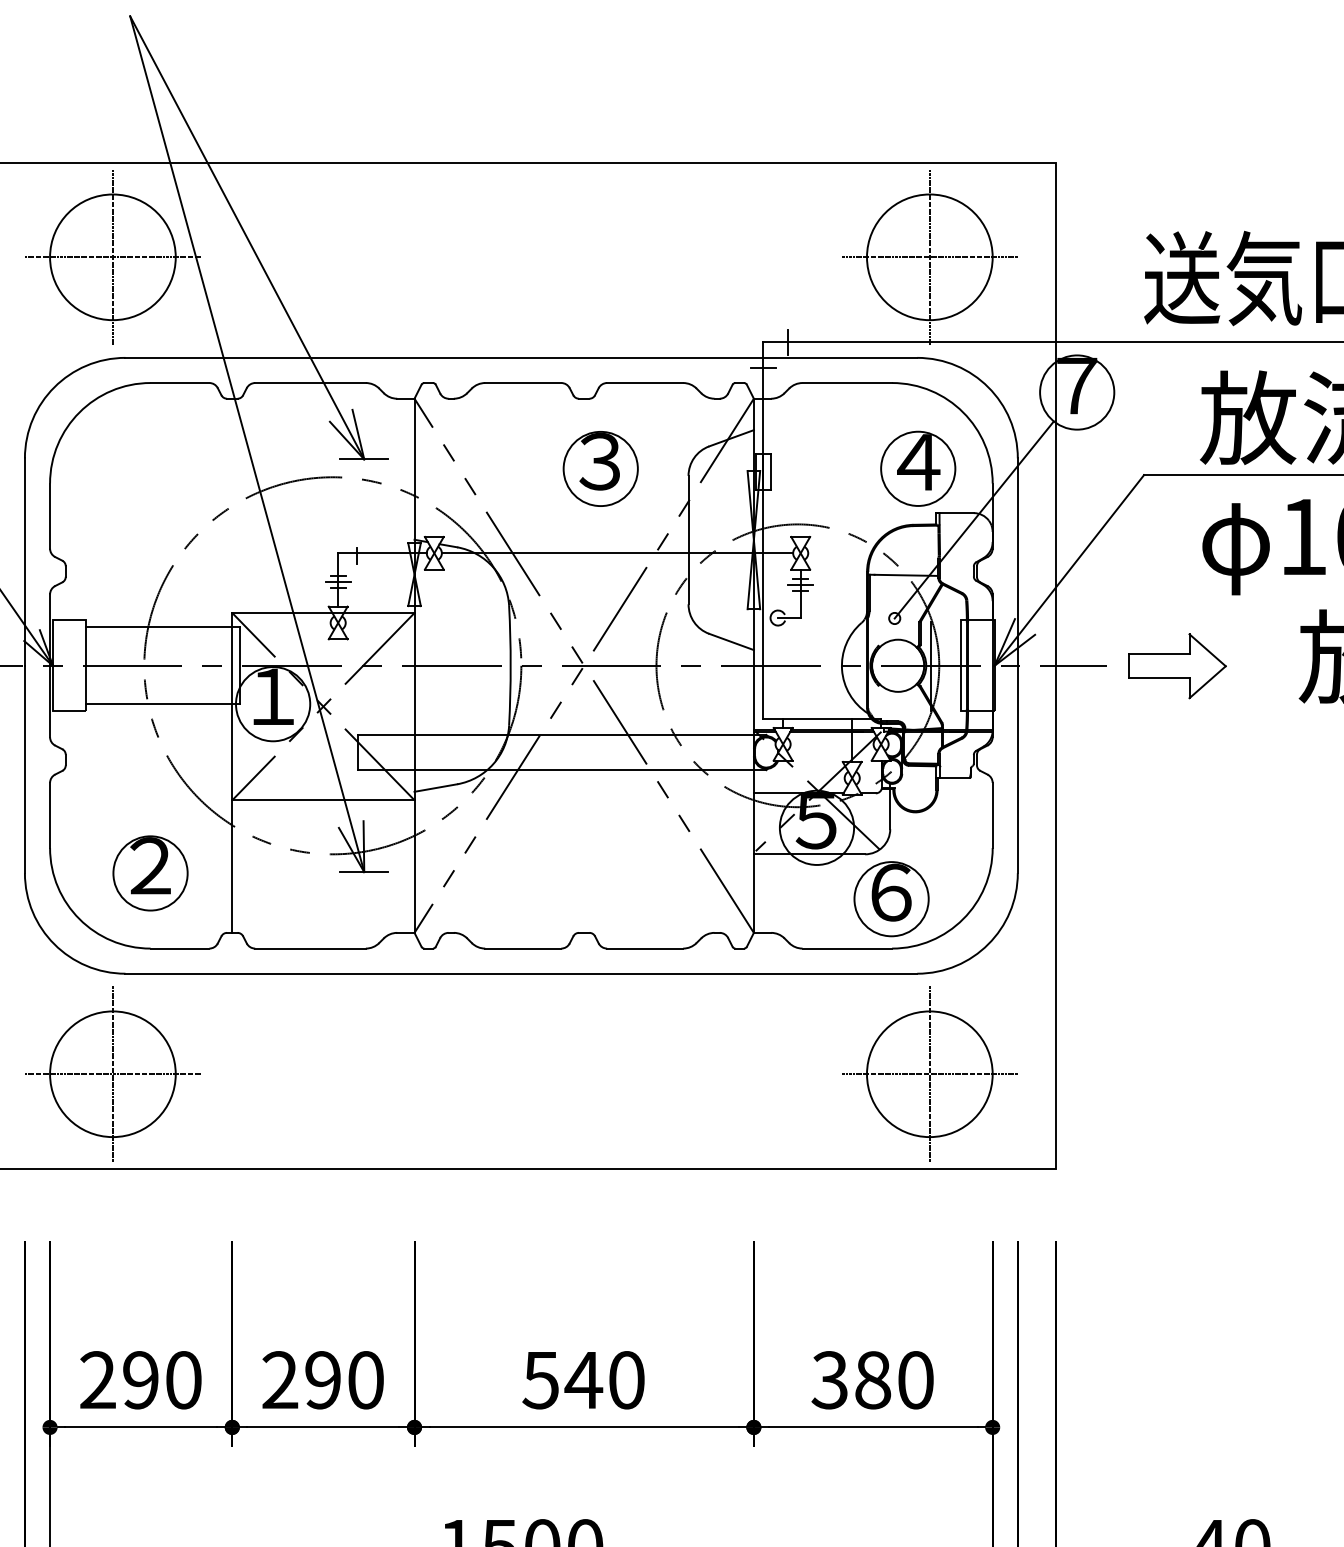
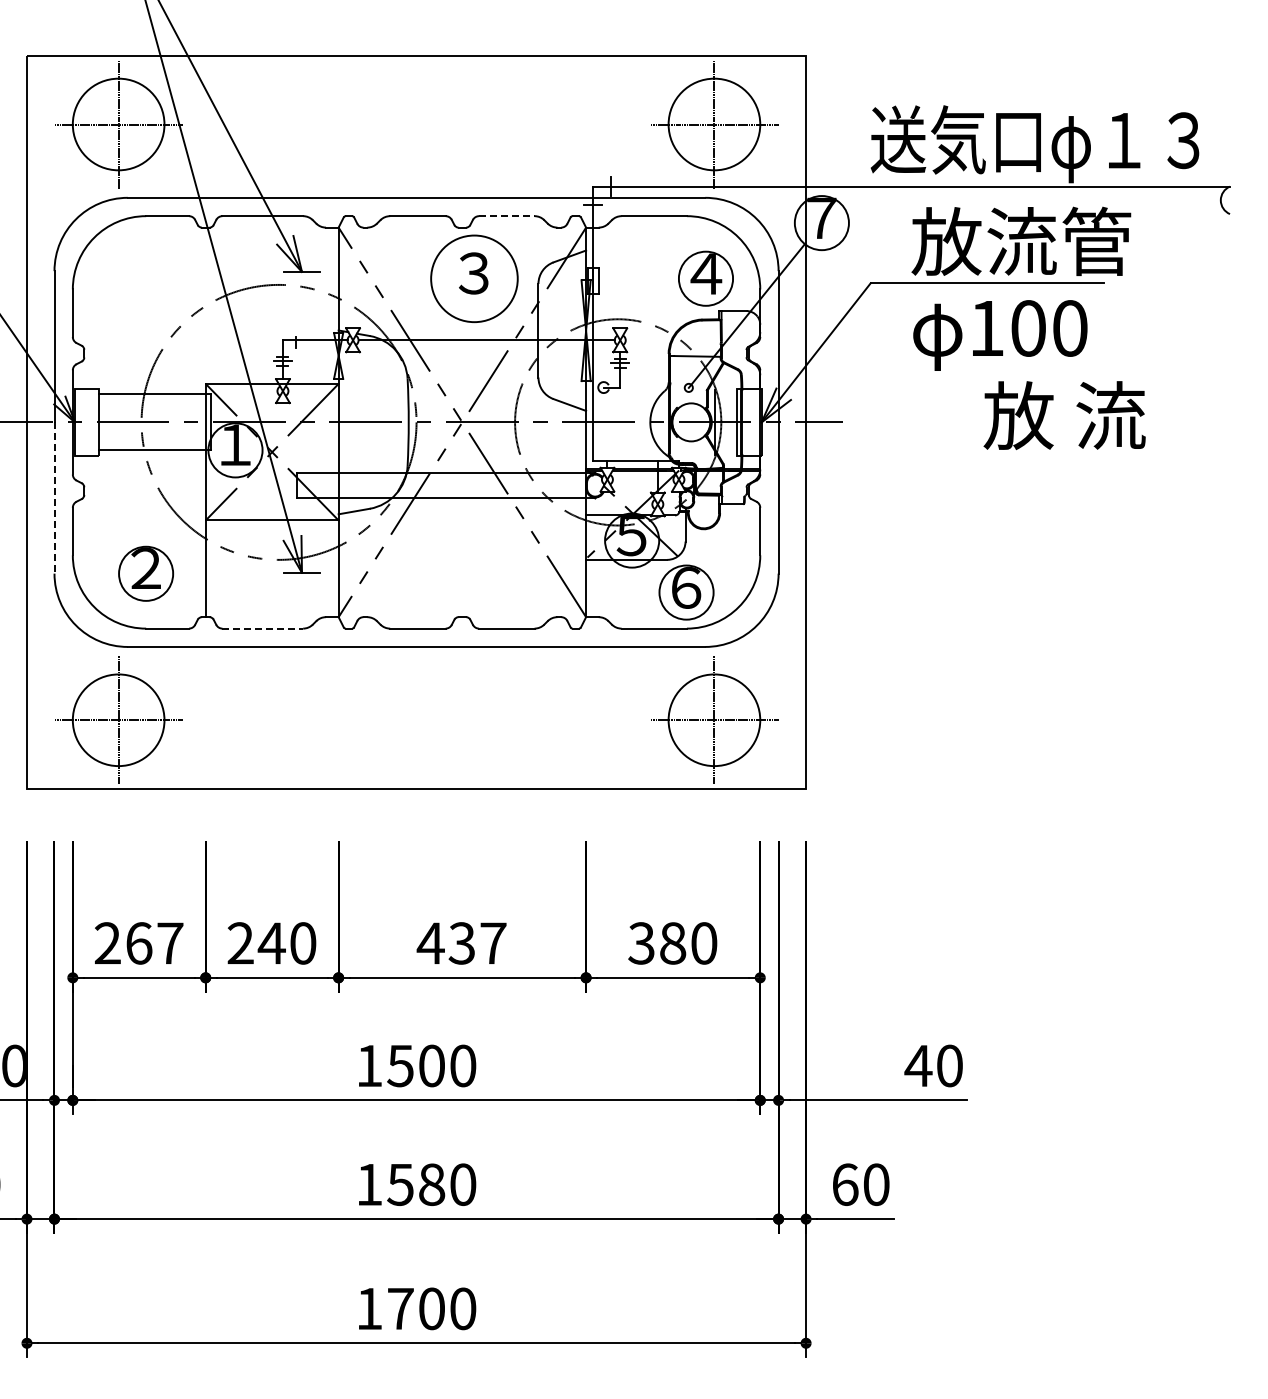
line: (644, 383) -> (506, 216), solid -> dashed
circle: (600, 468) -> (474, 278), size x1.6
part: (1178, 665) -> (895, 422), removed
line: (24, 770) -> (54, 498), solid -> dashed
line: (311, 948) -> (263, 628), solid -> dashed
text: (162, 1380) -> (154, 943), 290 -> 267
text: (322, 1380) -> (271, 943), 290 -> 240
text: (583, 1380) -> (461, 943), 540 -> 437

